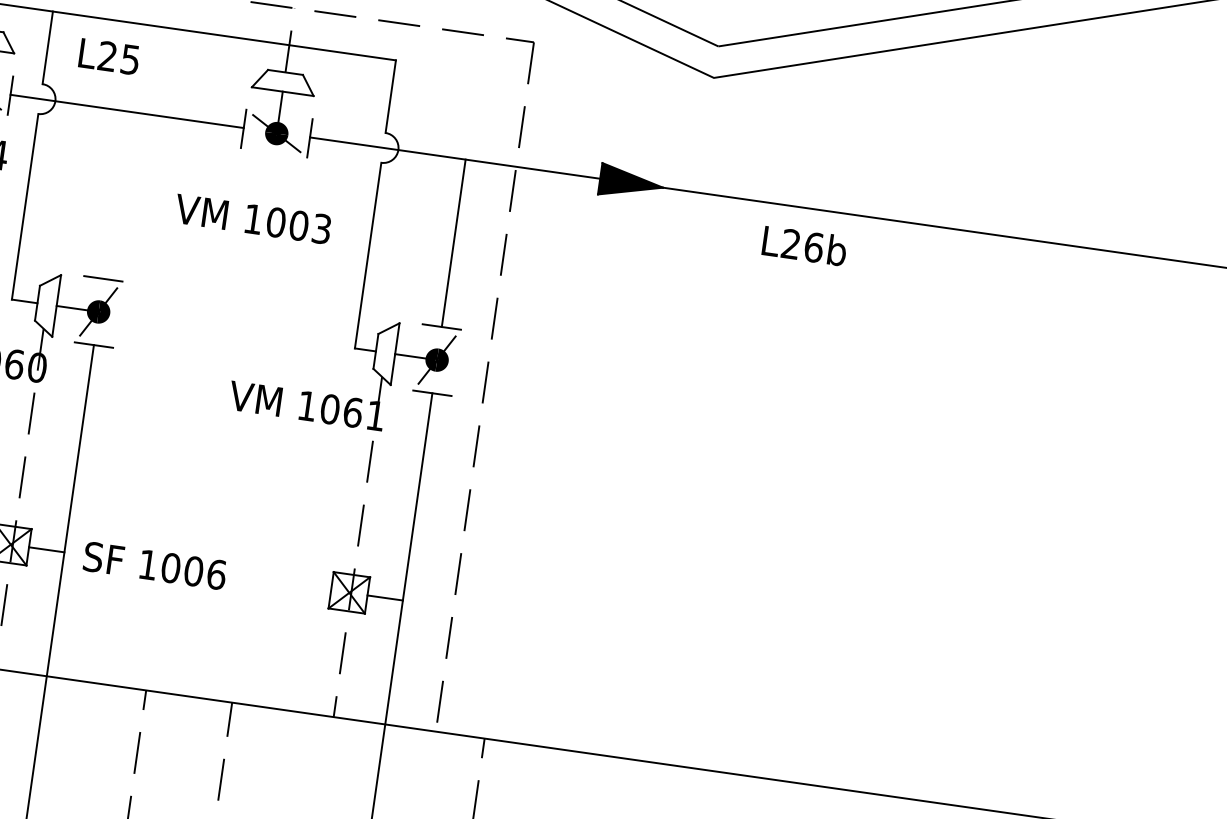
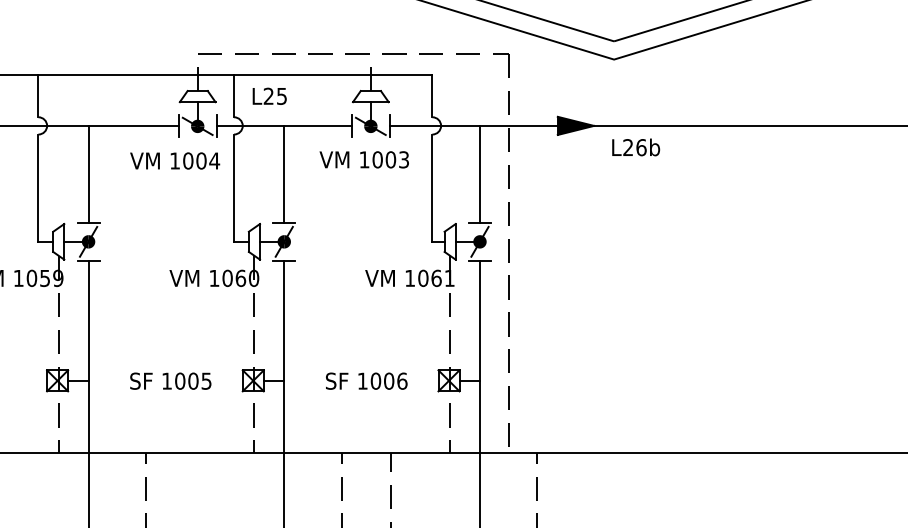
line: (115, 193) -> (284, 173), added
text: (251, 218) -> (363, 159), moved
text: (805, 246) -> (636, 147), moved
text: (154, 564) -> (366, 380), moved

